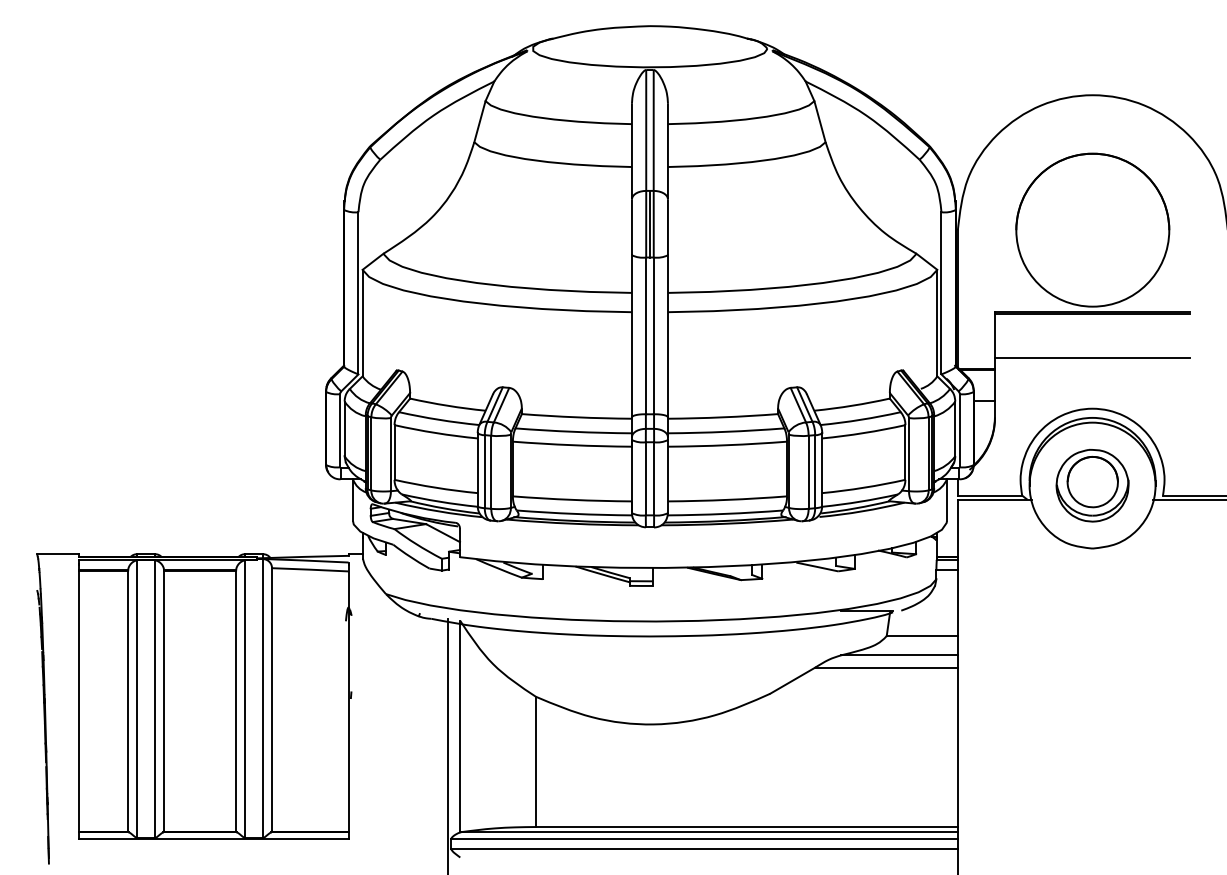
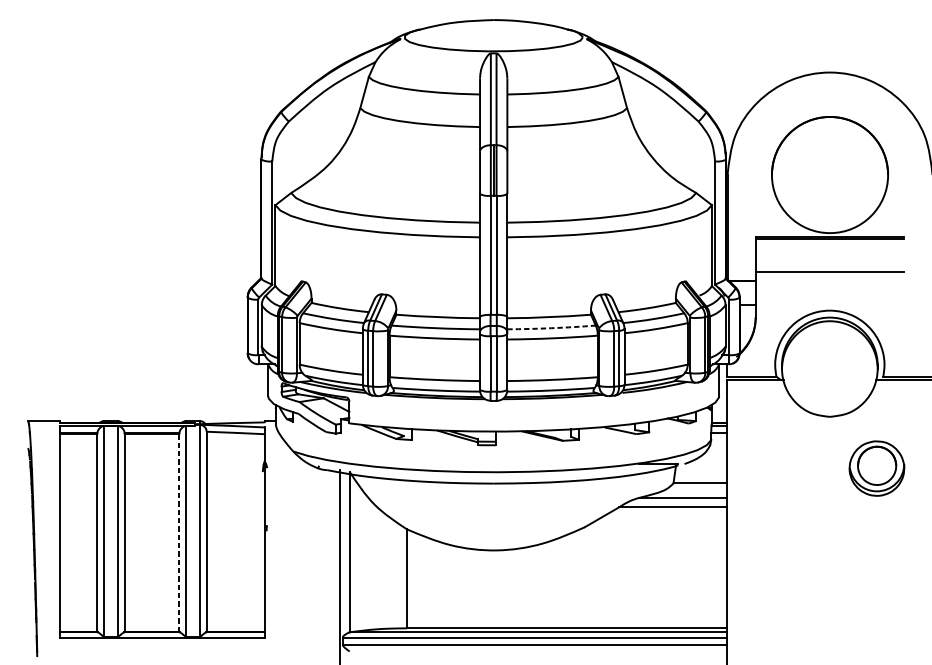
arc: (726, 431) -> (551, 327), solid -> dashed
part: (1092, 485) -> (876, 468), moved
line: (236, 700) -> (179, 532), solid -> dashed

